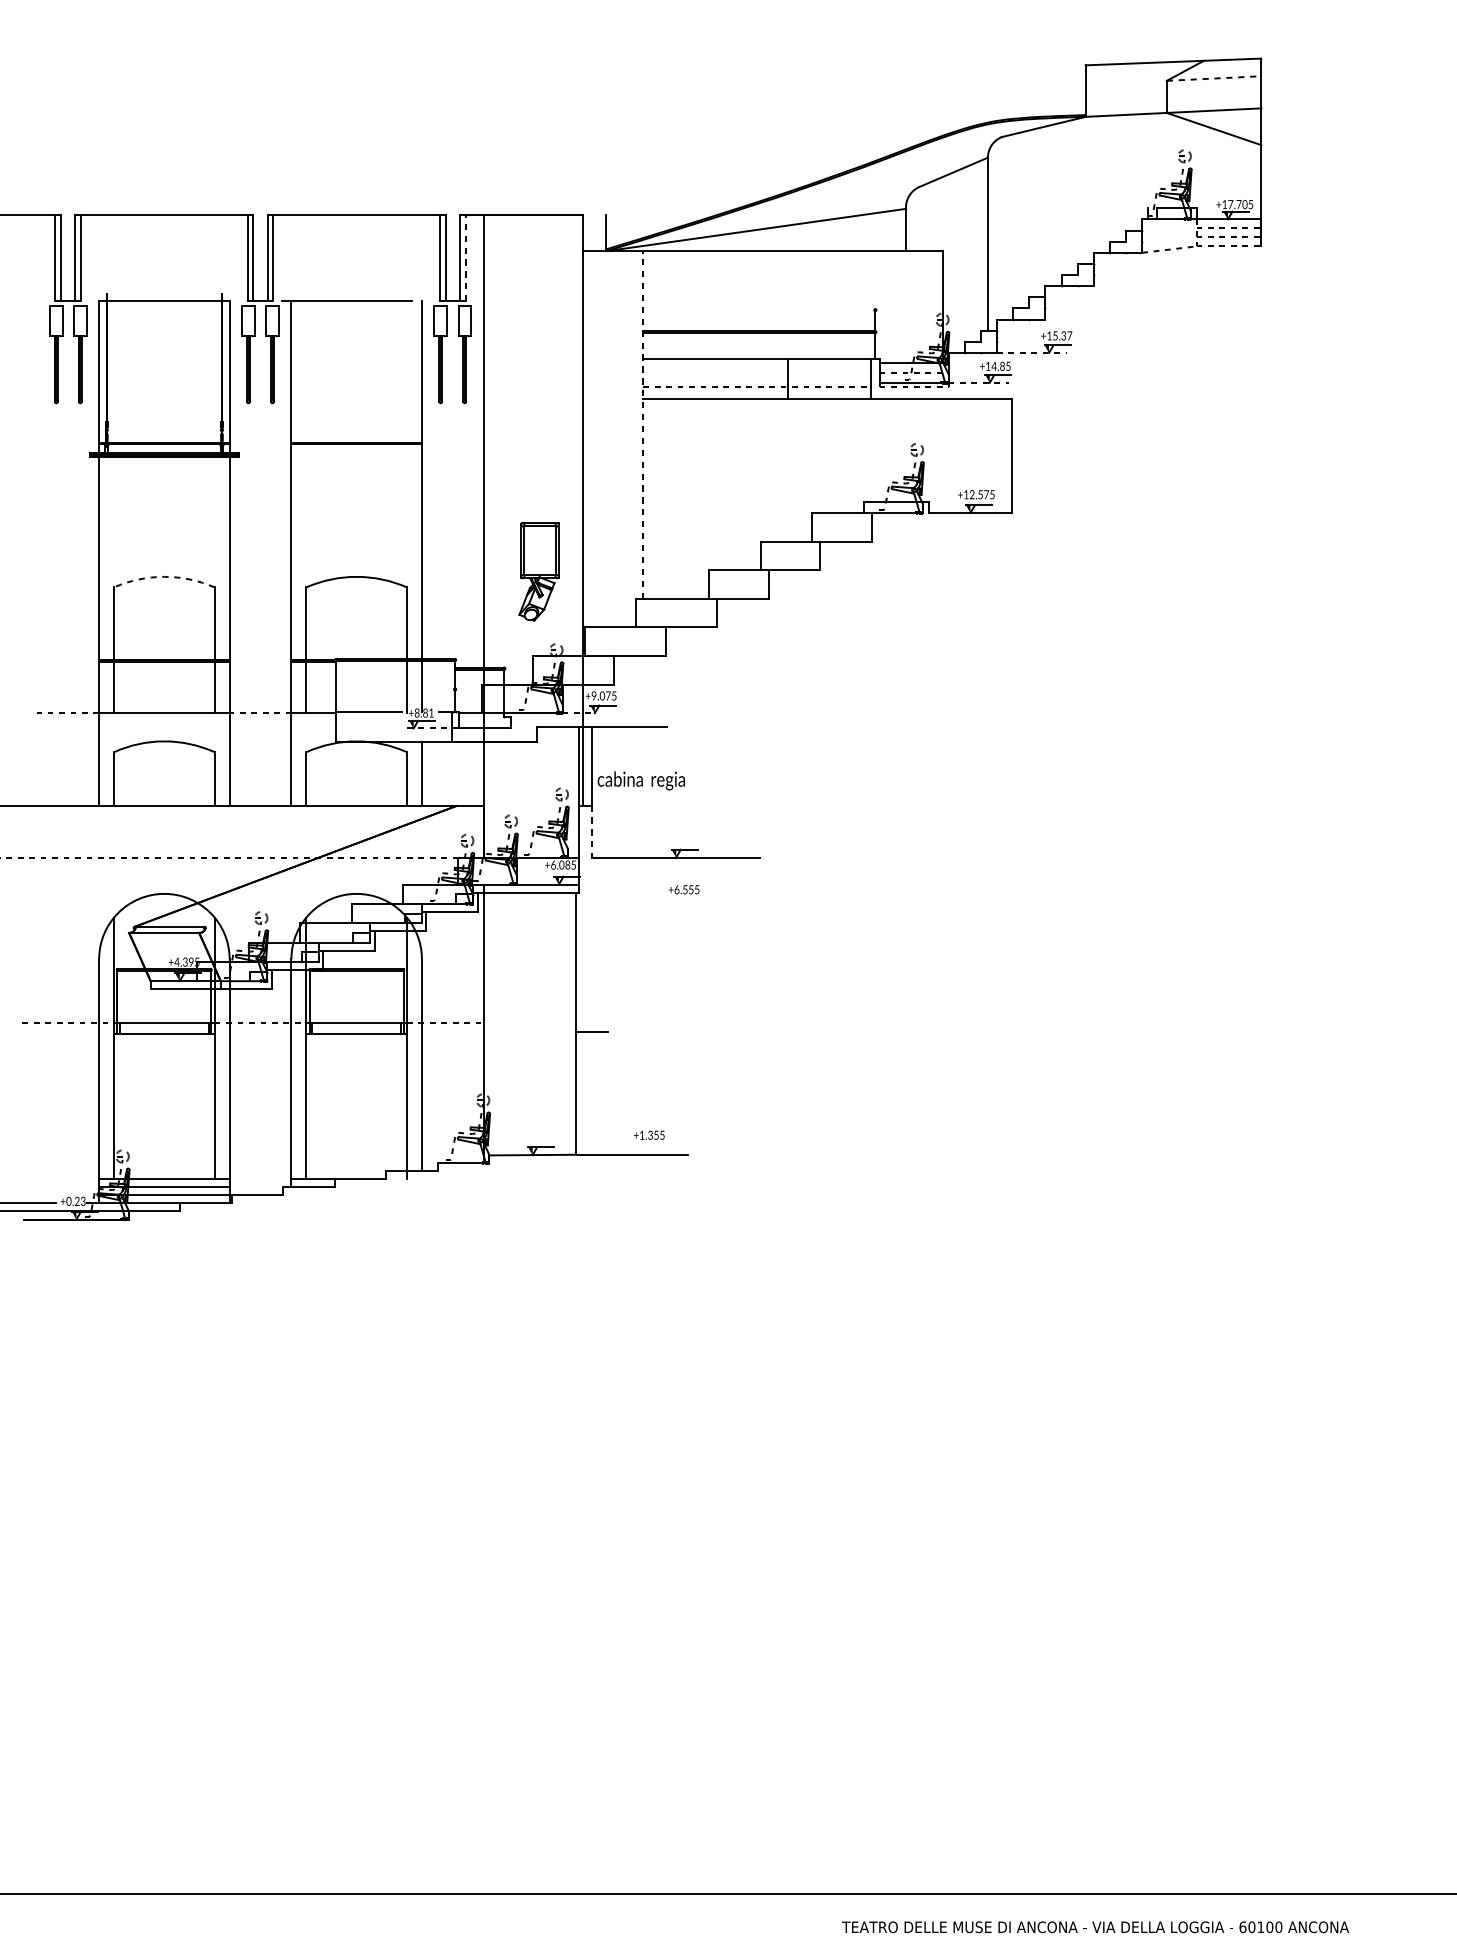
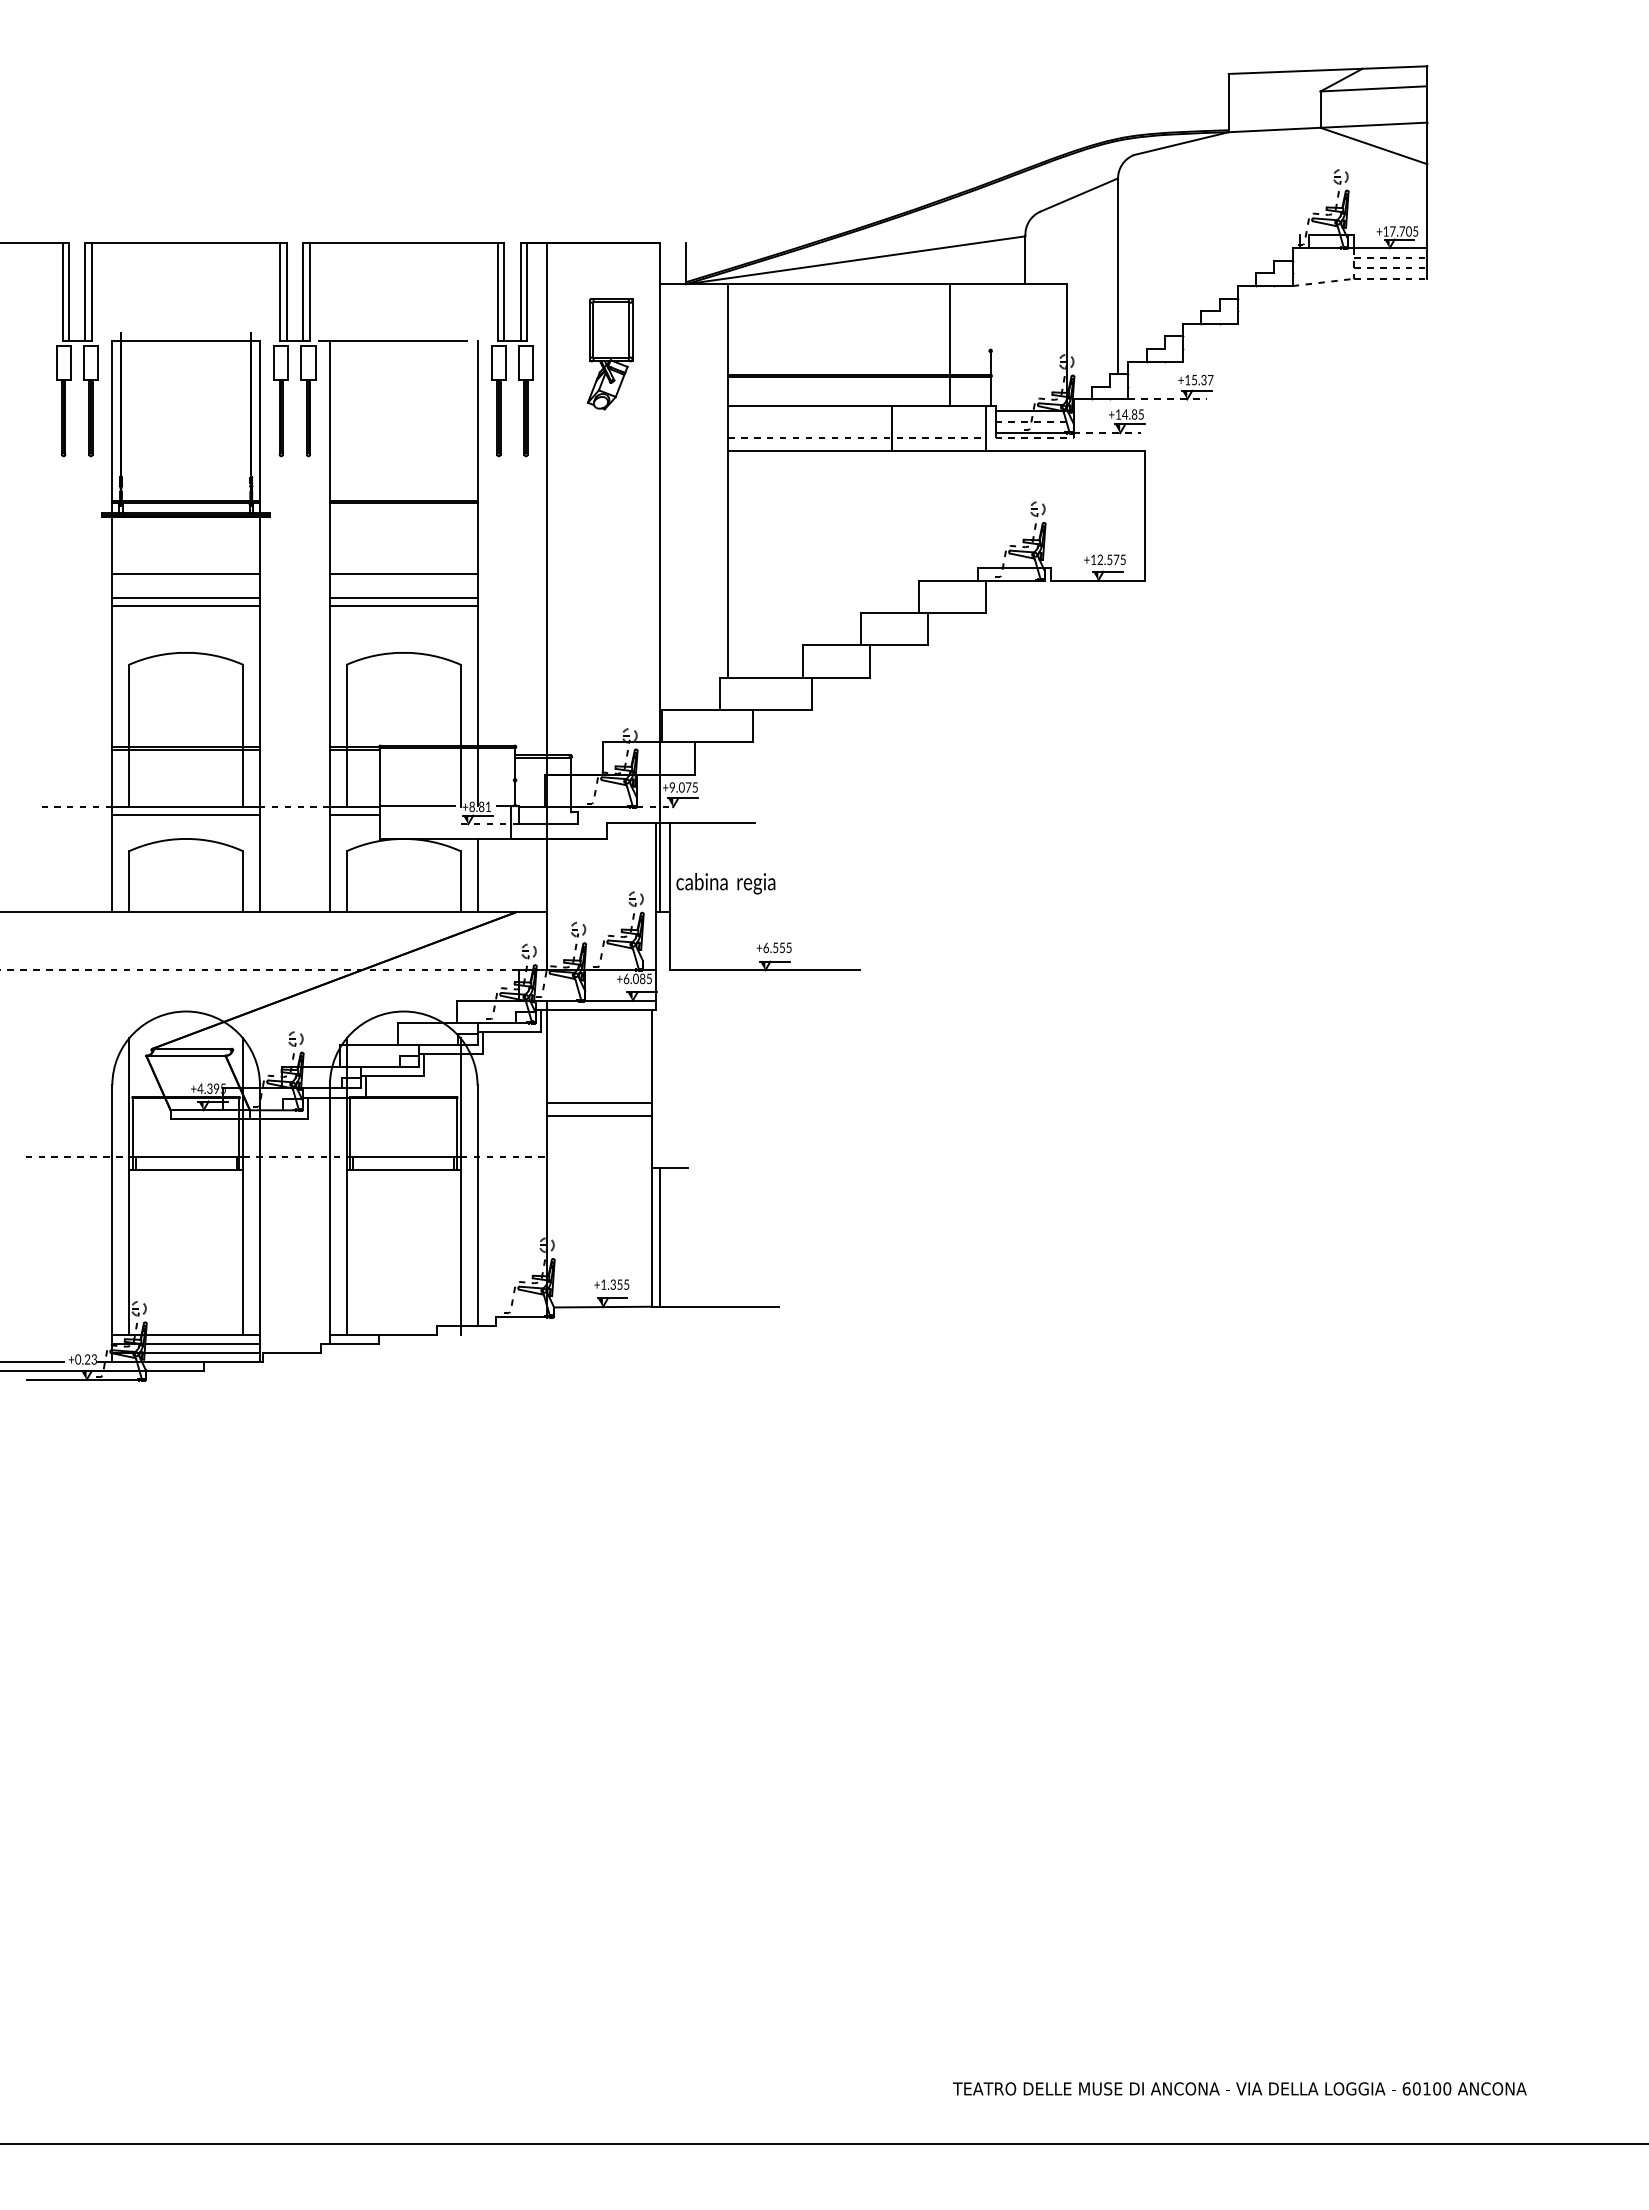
line: (1213, 78) -> (1373, 88), dashed -> solid
line: (466, 258) -> (527, 292), dashed -> solid
line: (838, 305) -> (949, 345), added
line: (643, 424) -> (728, 480), dashed -> solid
line: (163, 507) -> (185, 574), added
line: (356, 507) -> (403, 574), added
line: (163, 528) -> (185, 598), added
line: (356, 528) -> (403, 598), added
line: (163, 535) -> (185, 605), added
line: (356, 535) -> (403, 605), added
part: (538, 572) -> (609, 354), moved
arc: (164, 576) -> (186, 652), dashed -> solid
line: (163, 720) -> (185, 815), added
line: (313, 720) -> (354, 815), added
line: (592, 832) -> (670, 941), dashed -> solid
text: (683, 889) -> (773, 947), moved
line: (529, 974) -> (599, 1102), added
line: (529, 985) -> (599, 1115), added
line: (583, 1093) -> (660, 1237), added
text: (648, 1135) -> (611, 1284), moved
text: (1095, 1926) -> (1239, 2088), moved

